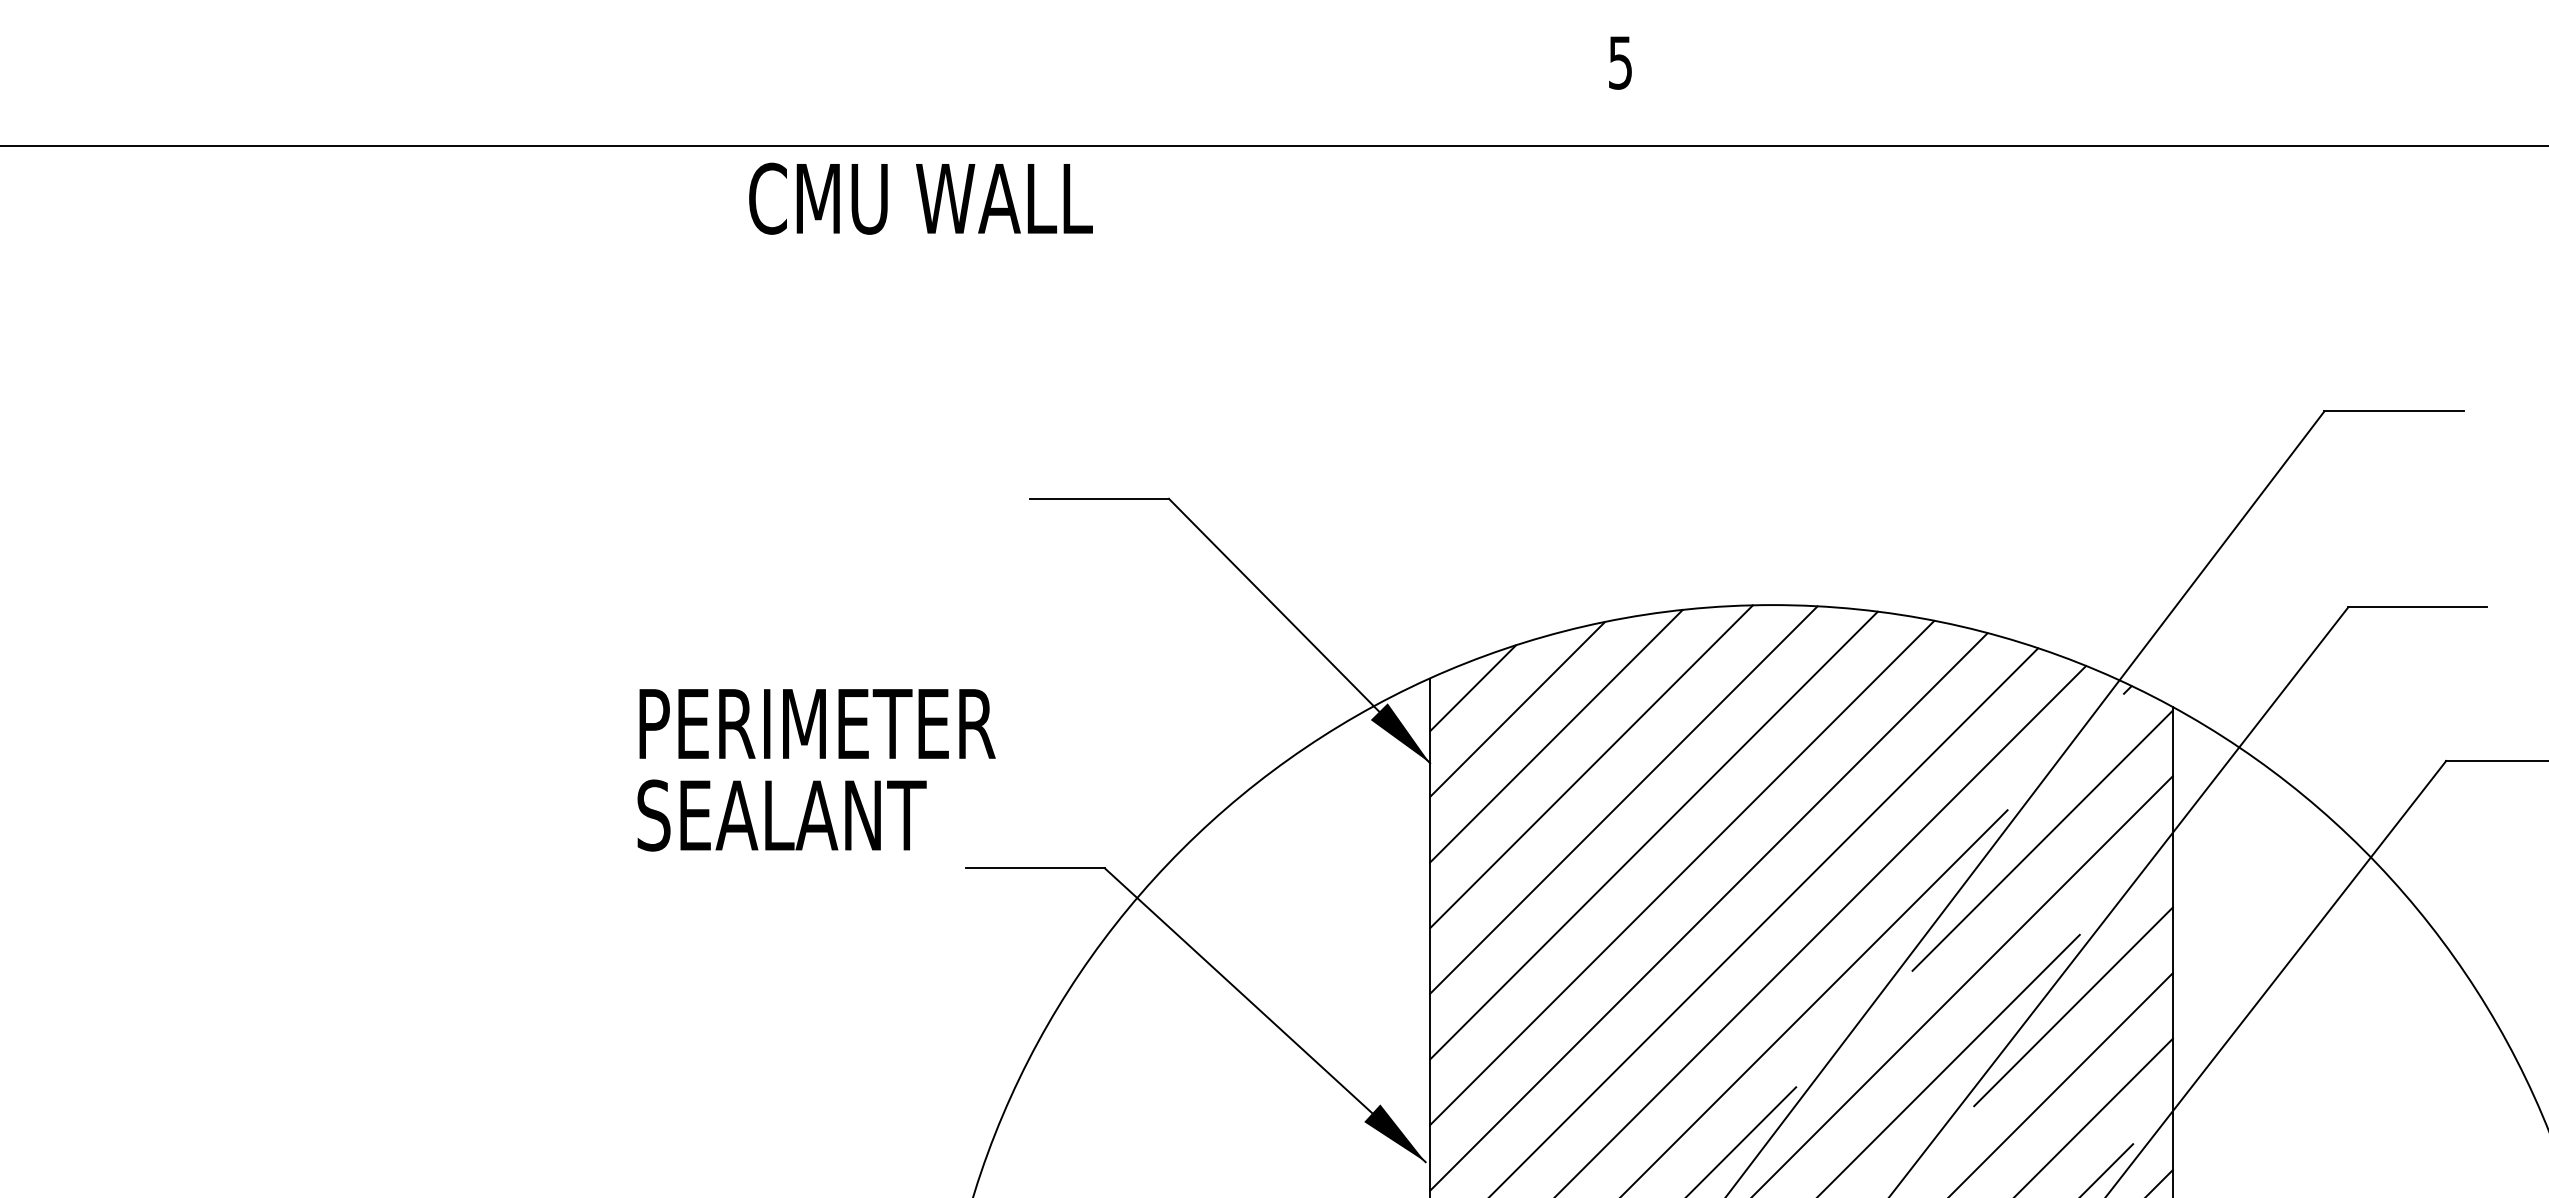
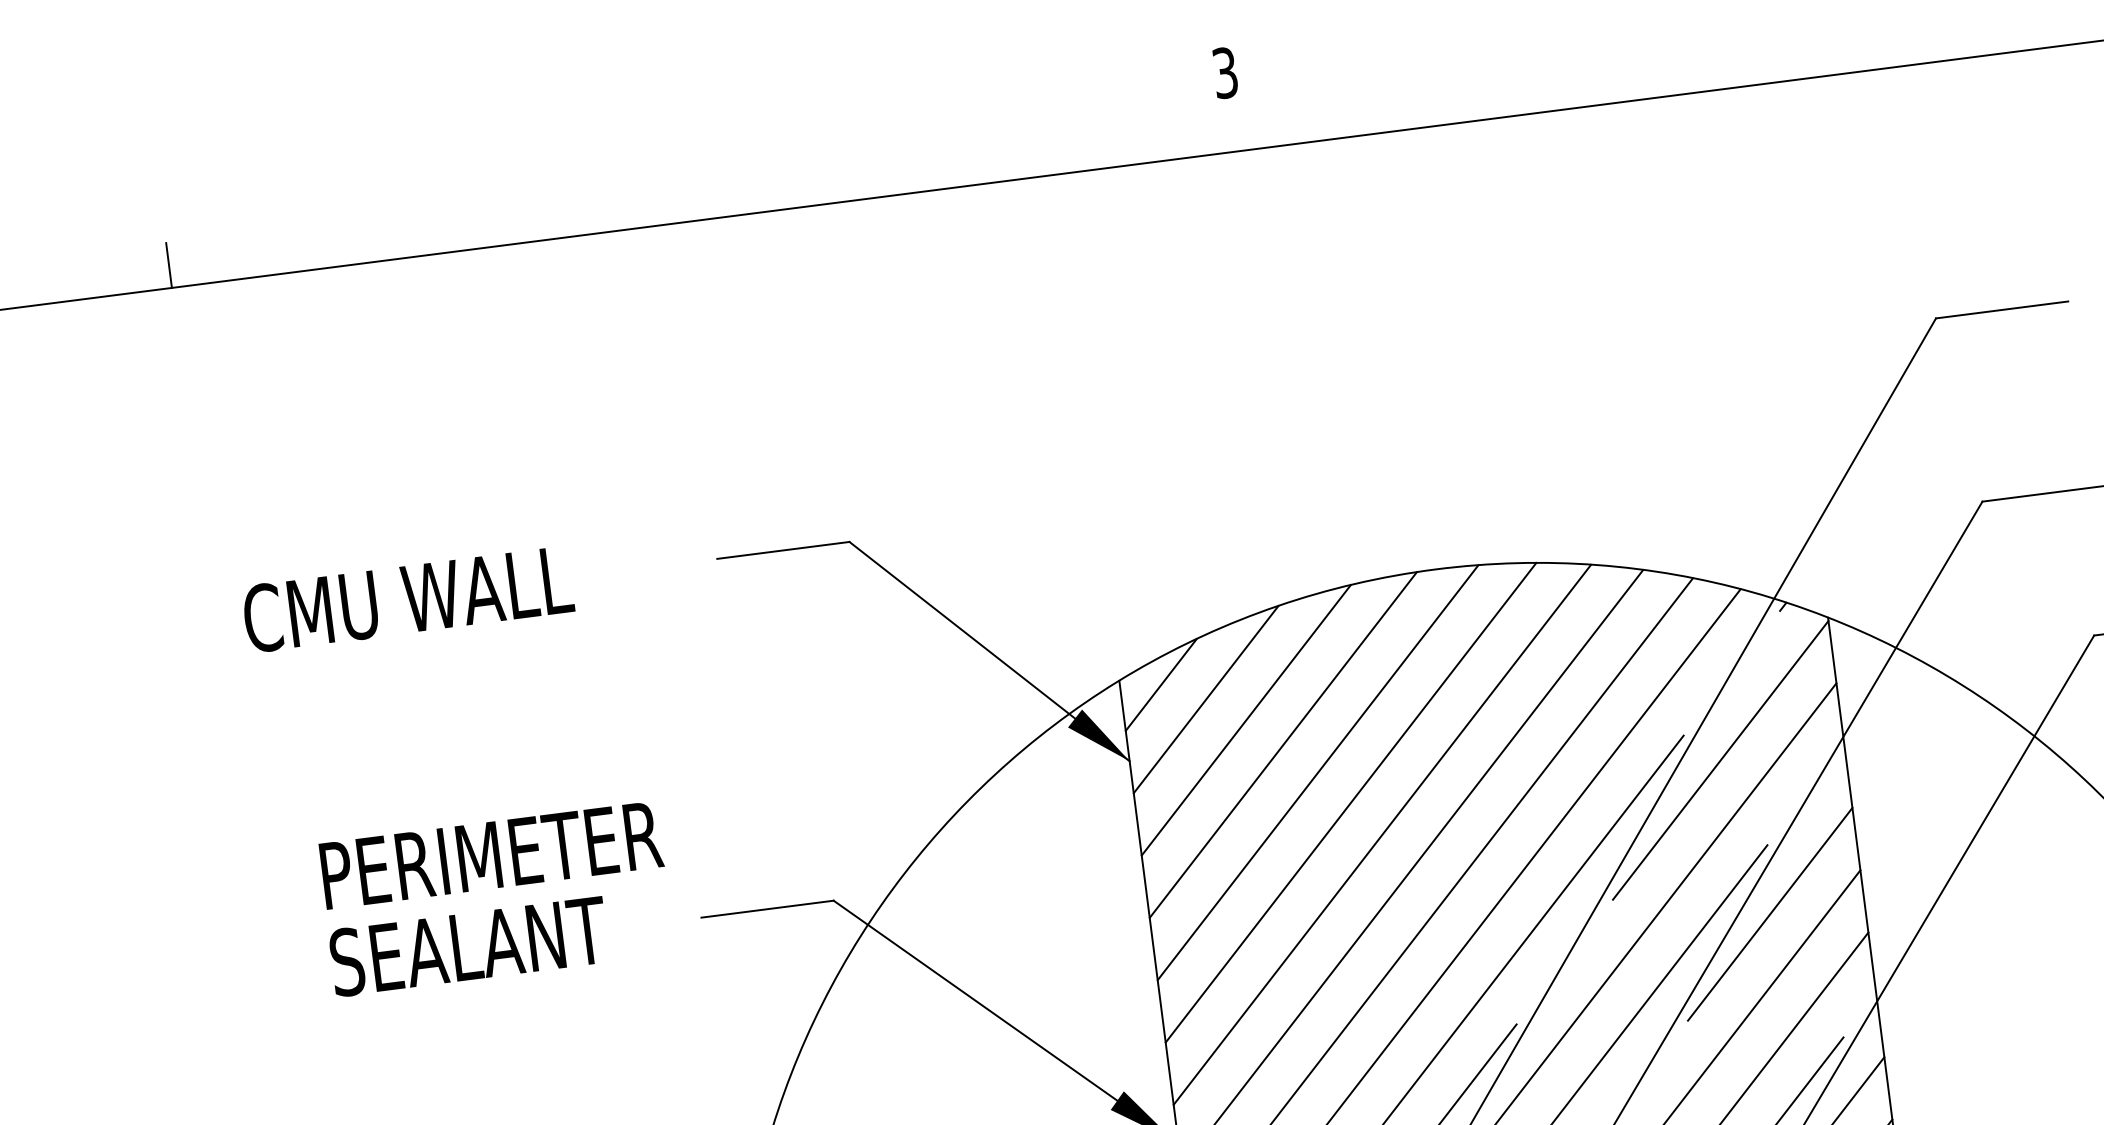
text: (1620, 62) -> (1225, 72), 5 -> 3
line: (500, 121) -> (168, 264), added
text: (920, 198) -> (407, 599), moved
text: (816, 770) -> (496, 899), moved

